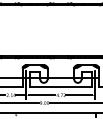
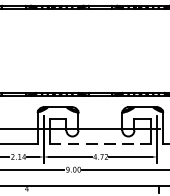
line: (60, 87) -> (99, 144), solid -> dashed

